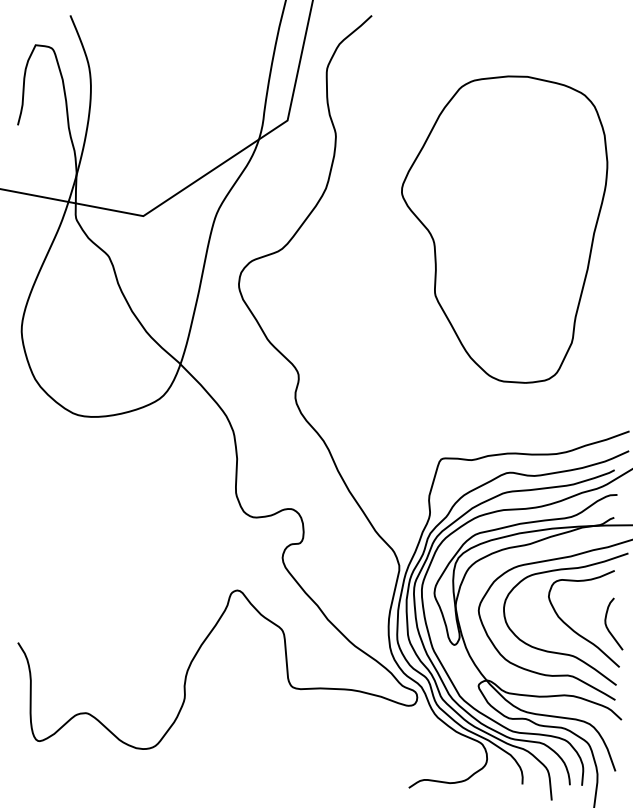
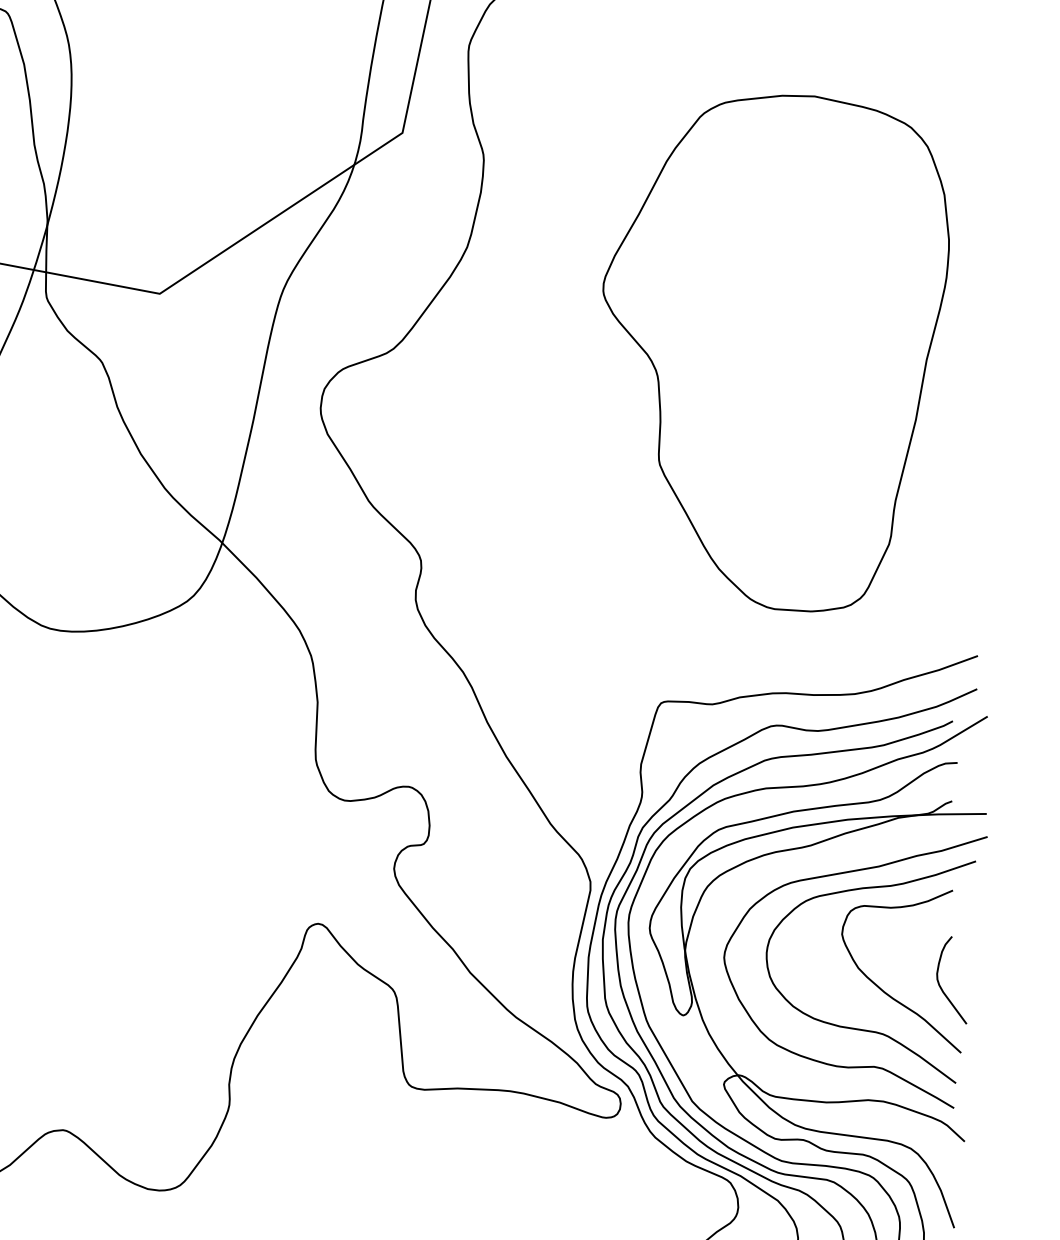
part: (504, 229) -> (775, 353), moved

